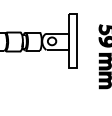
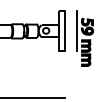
line: (92, 40) -> (76, 30), added

